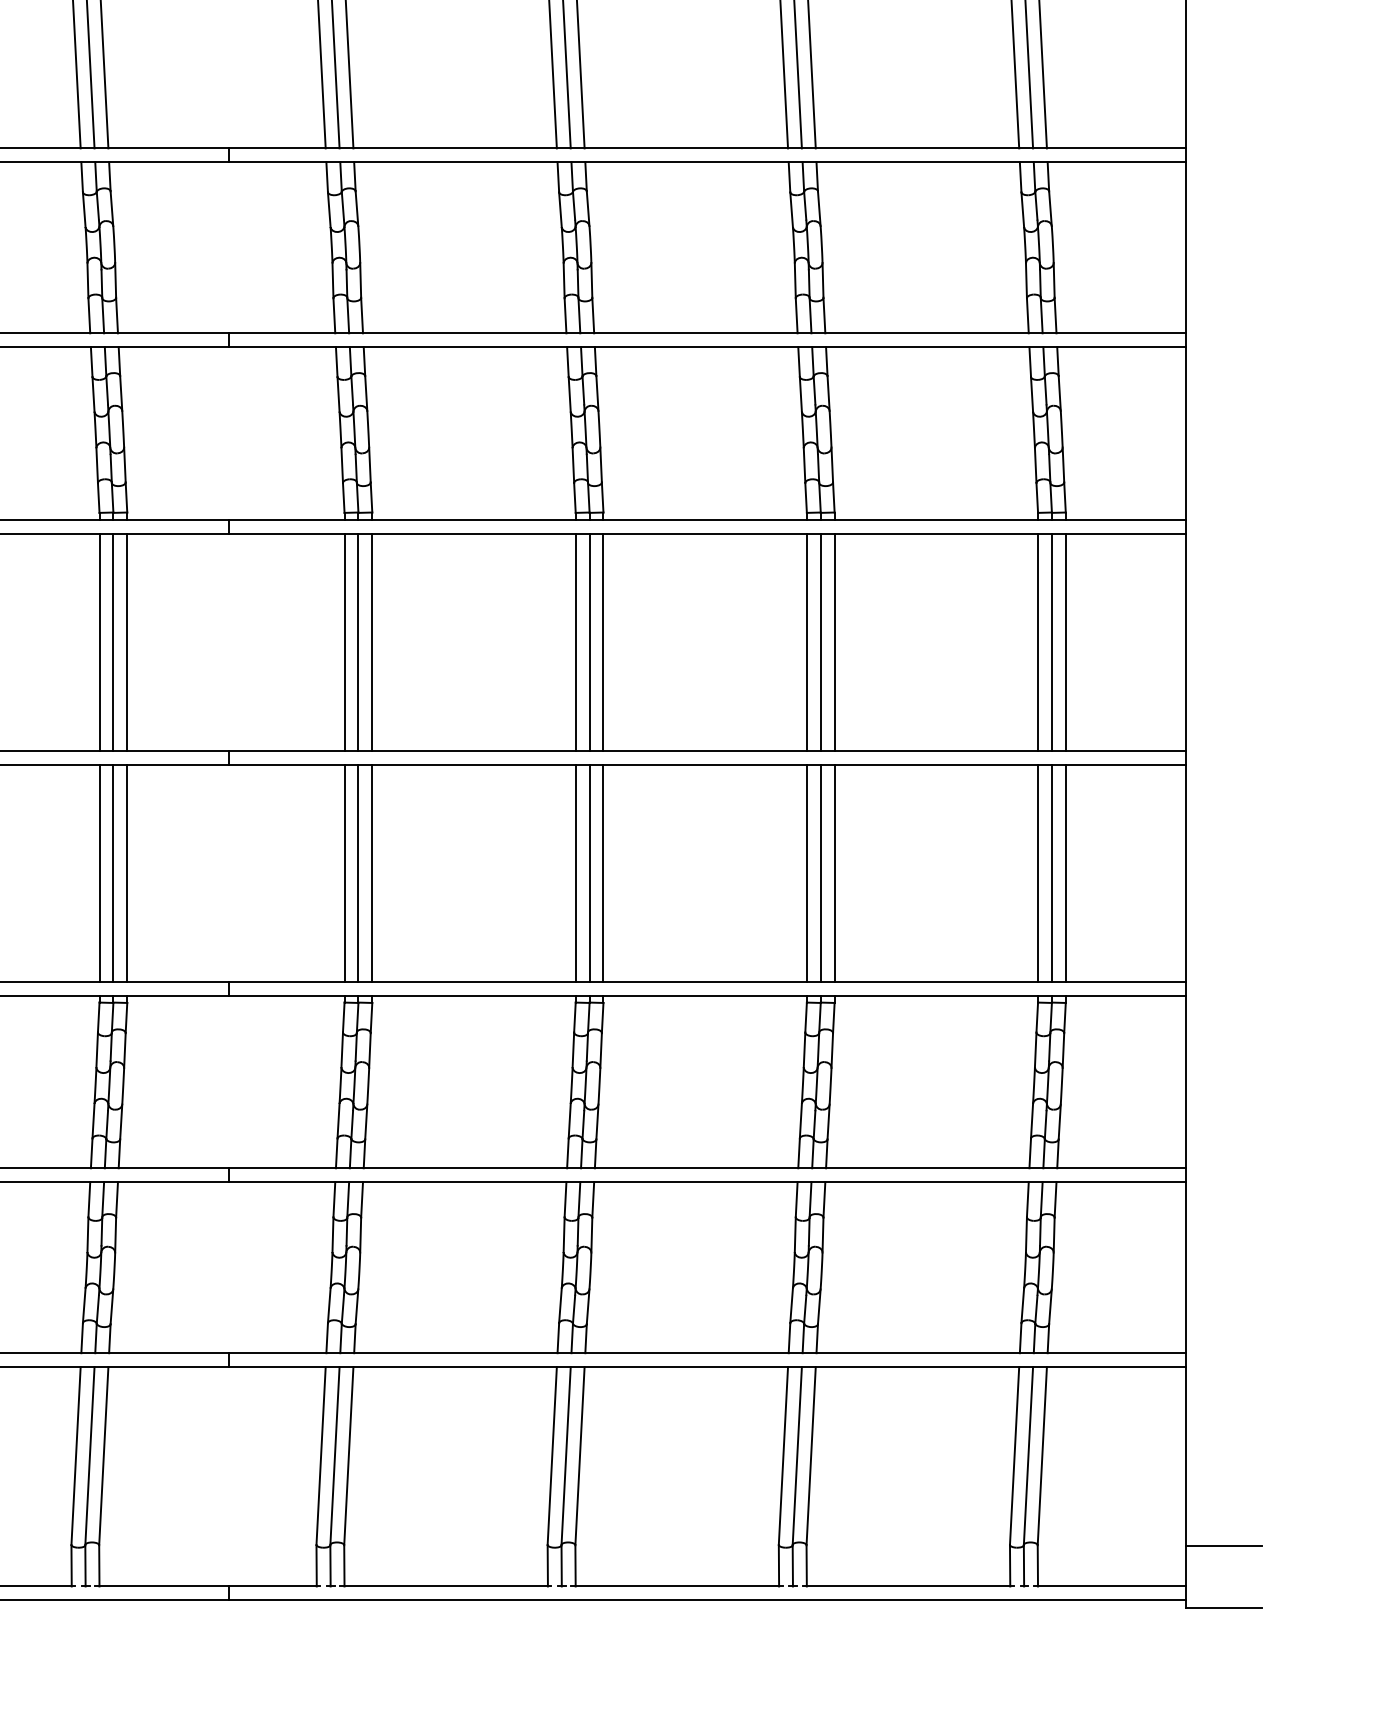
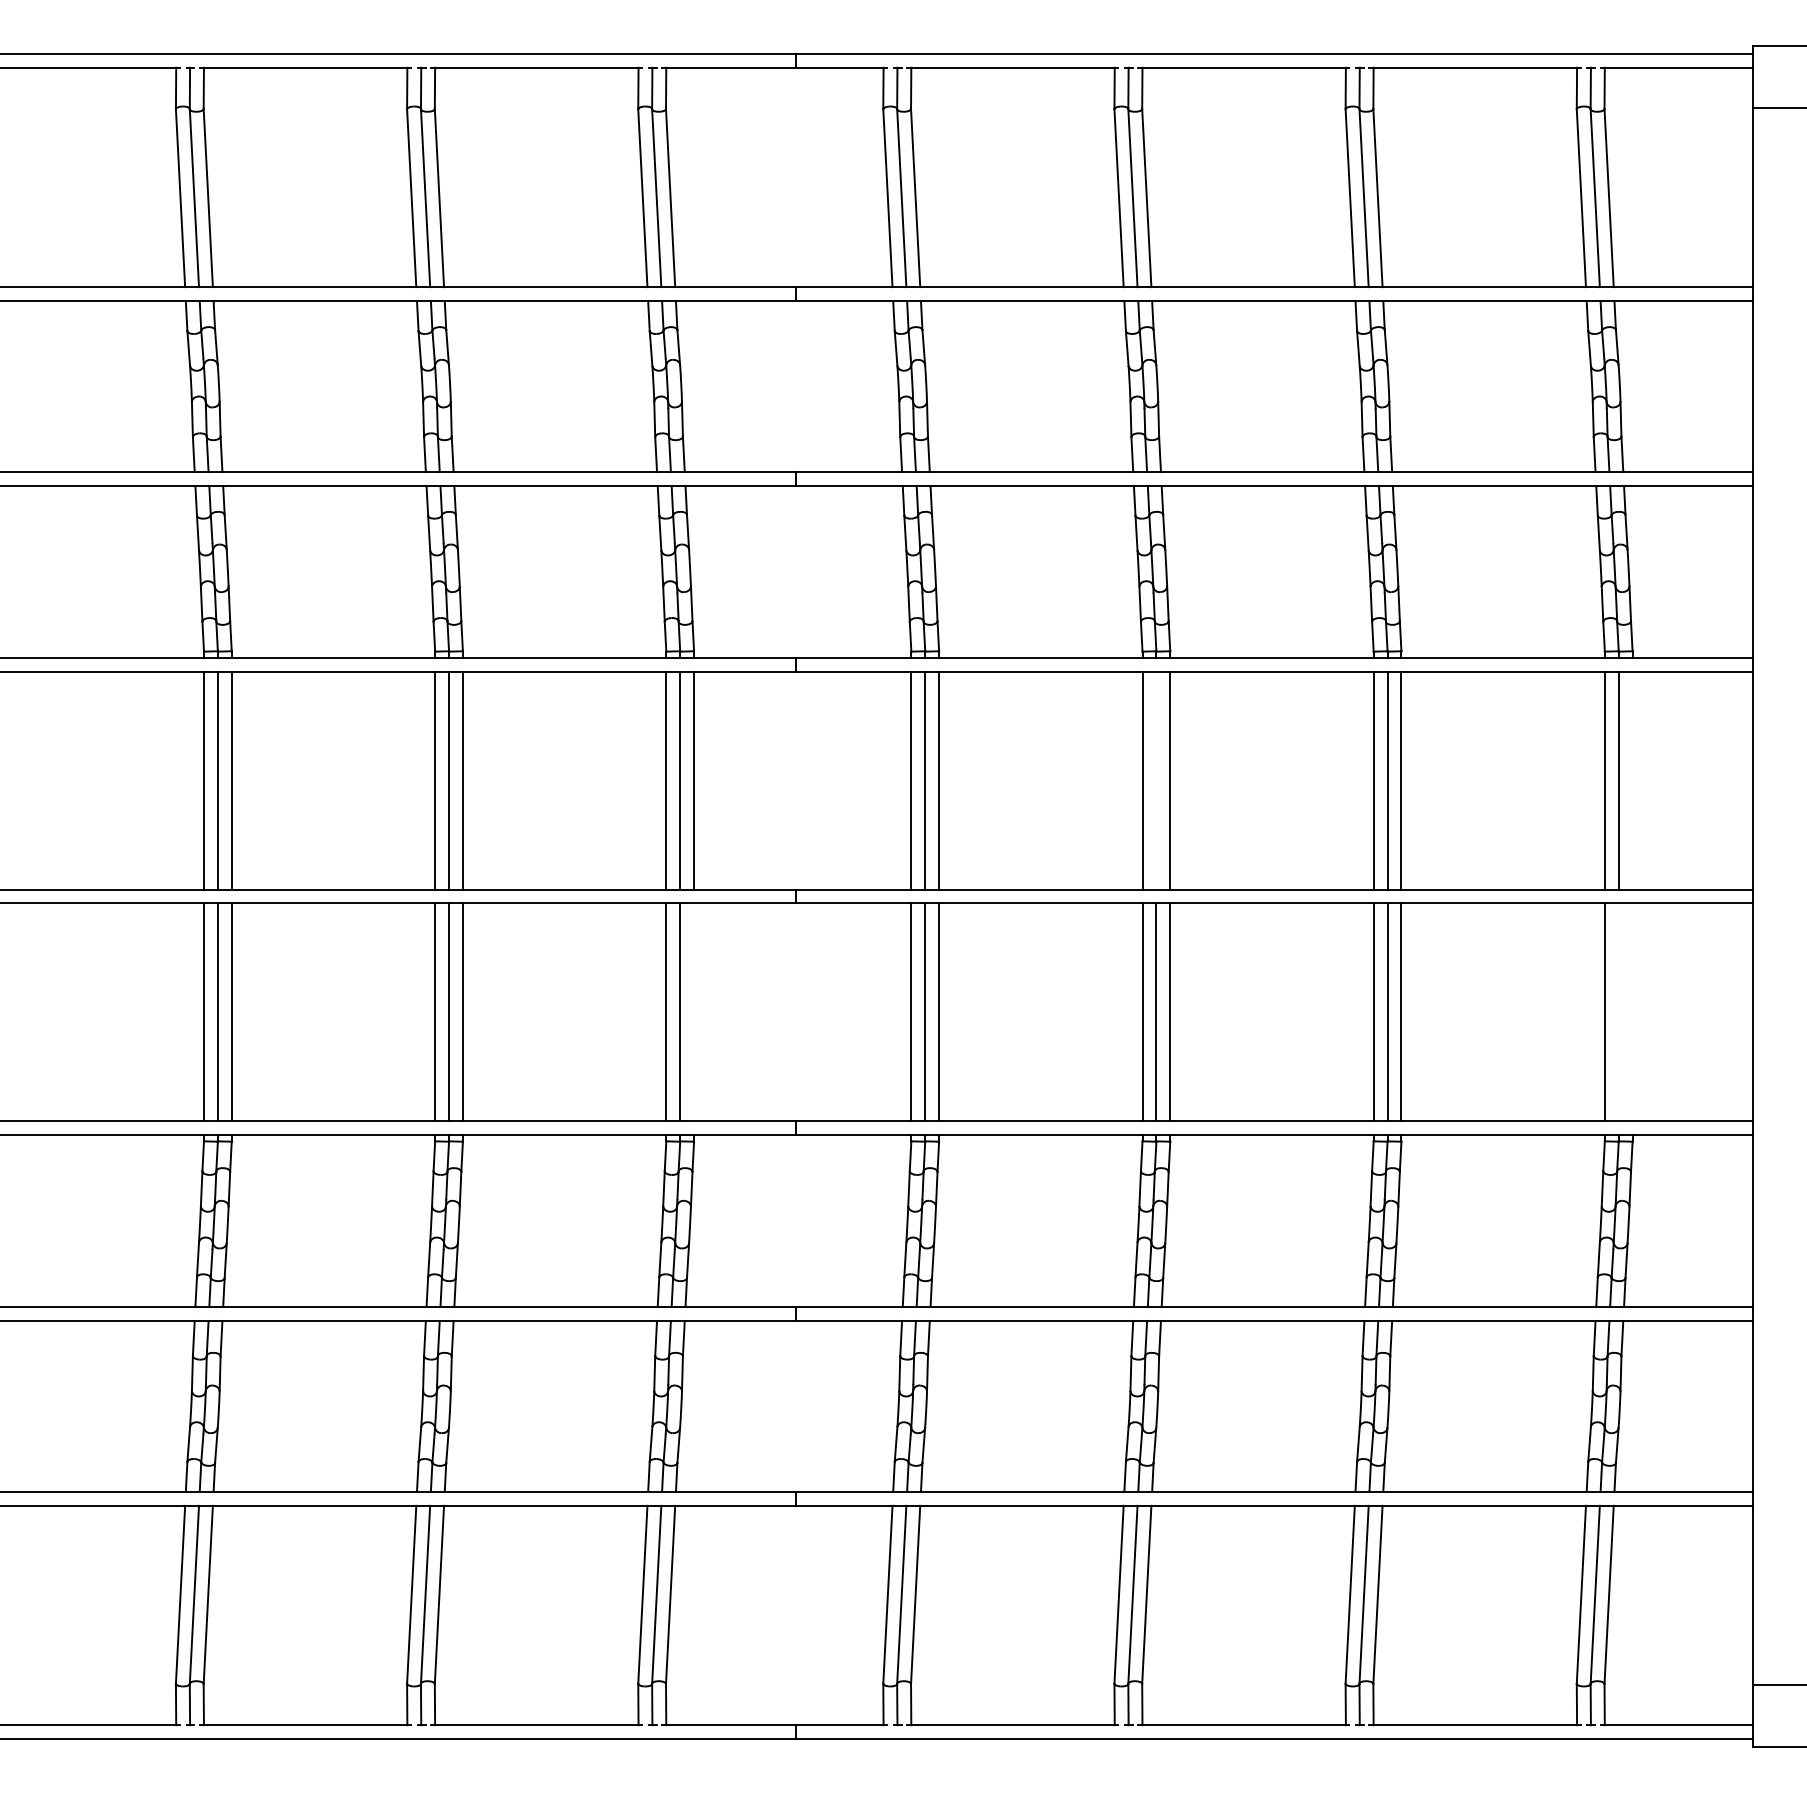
line: (589, 641) -> (1156, 780), removed
line: (1065, 641) -> (1632, 780), removed
line: (127, 872) -> (694, 1011), removed
line: (1051, 872) -> (1618, 1011), removed
line: (1065, 872) -> (1632, 1011), removed

